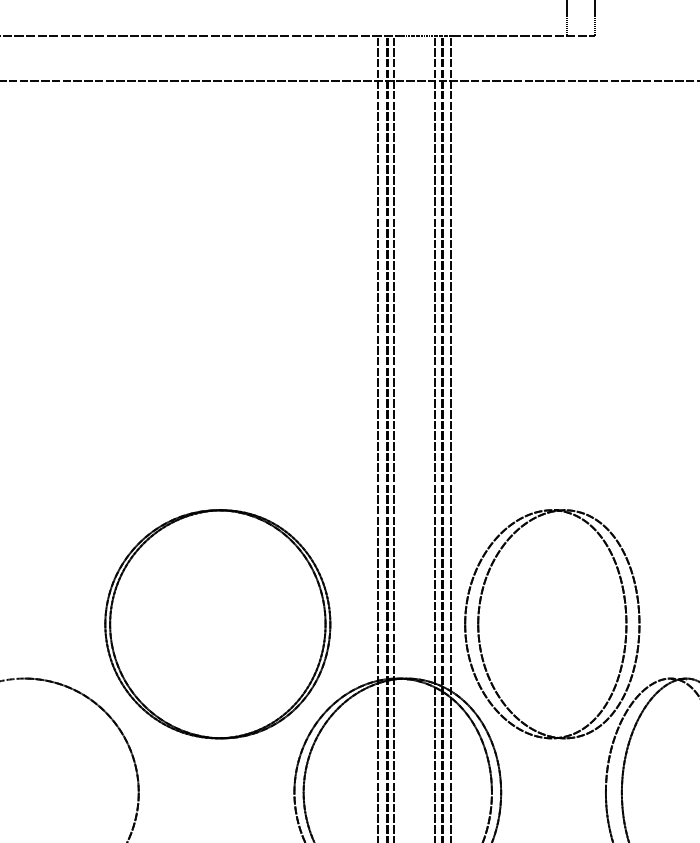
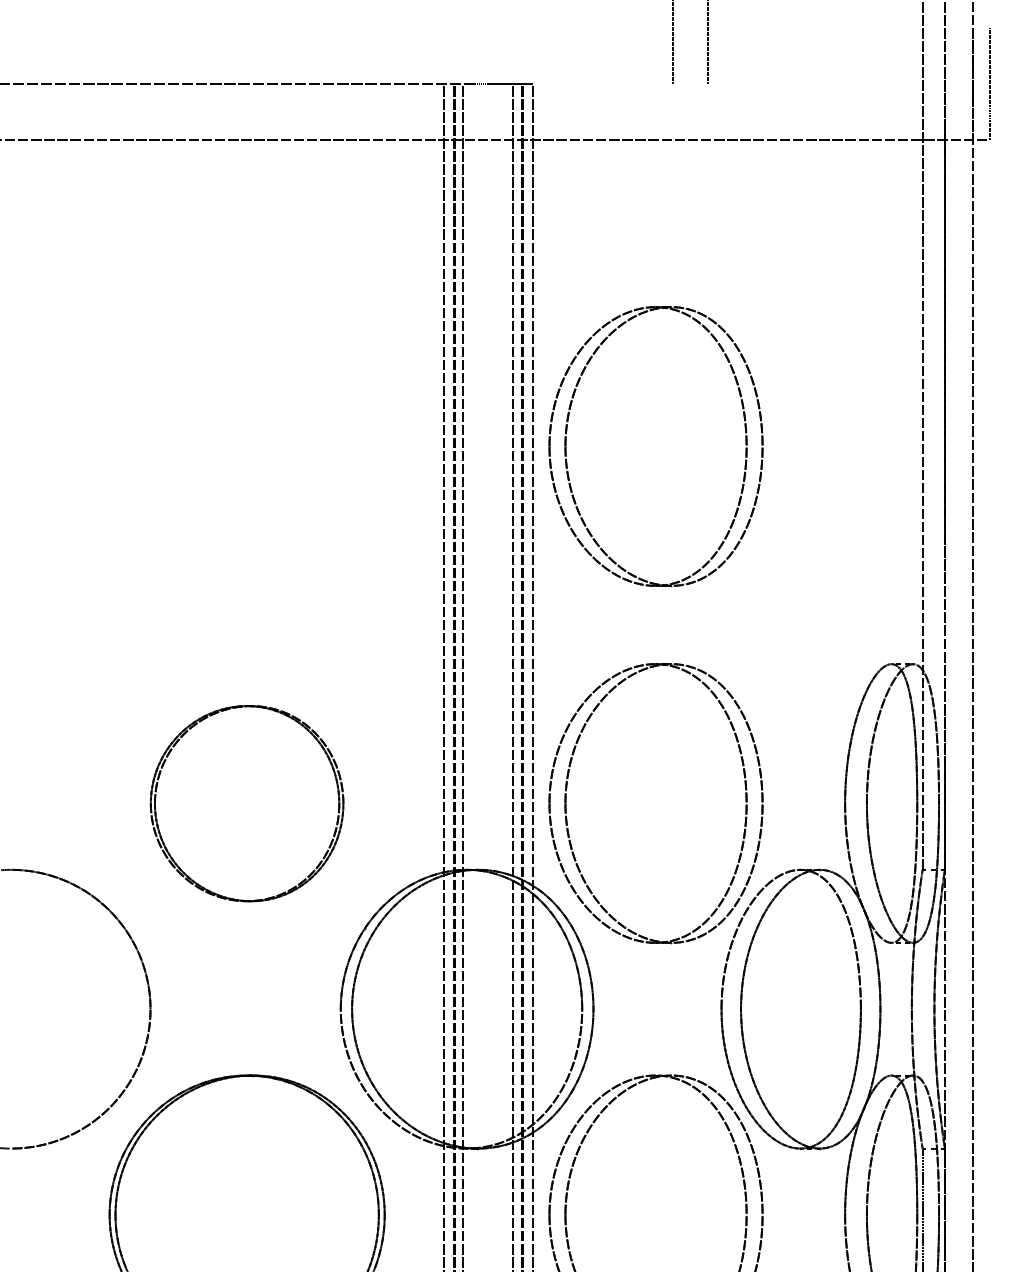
line: (522, 35) -> (619, 83), removed
part: (479, 332) -> (566, 446), added
part: (217, 624) -> (246, 803), size x0.7

